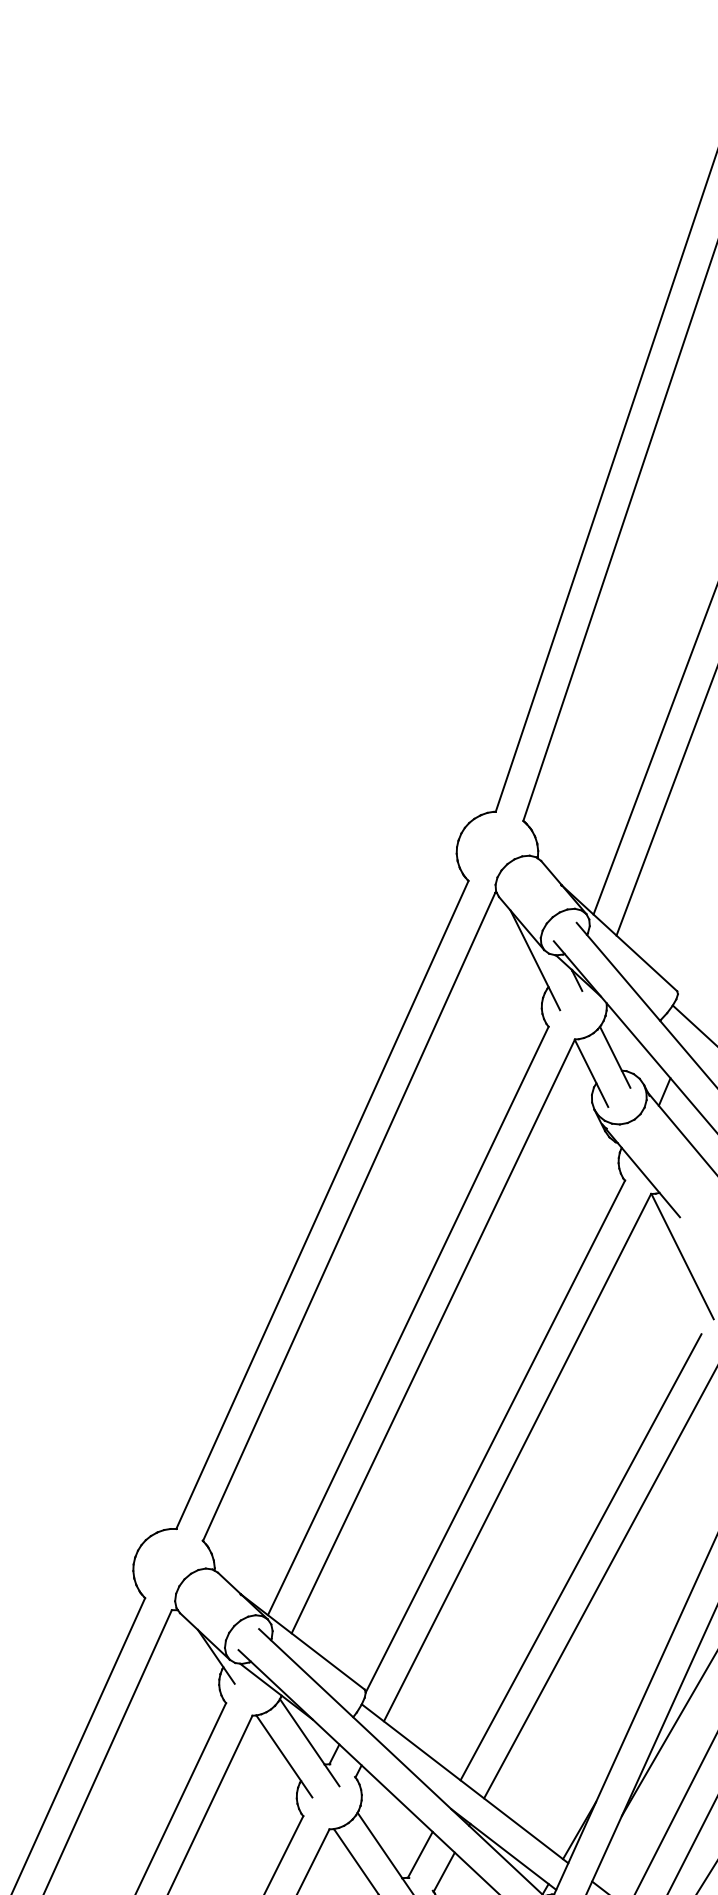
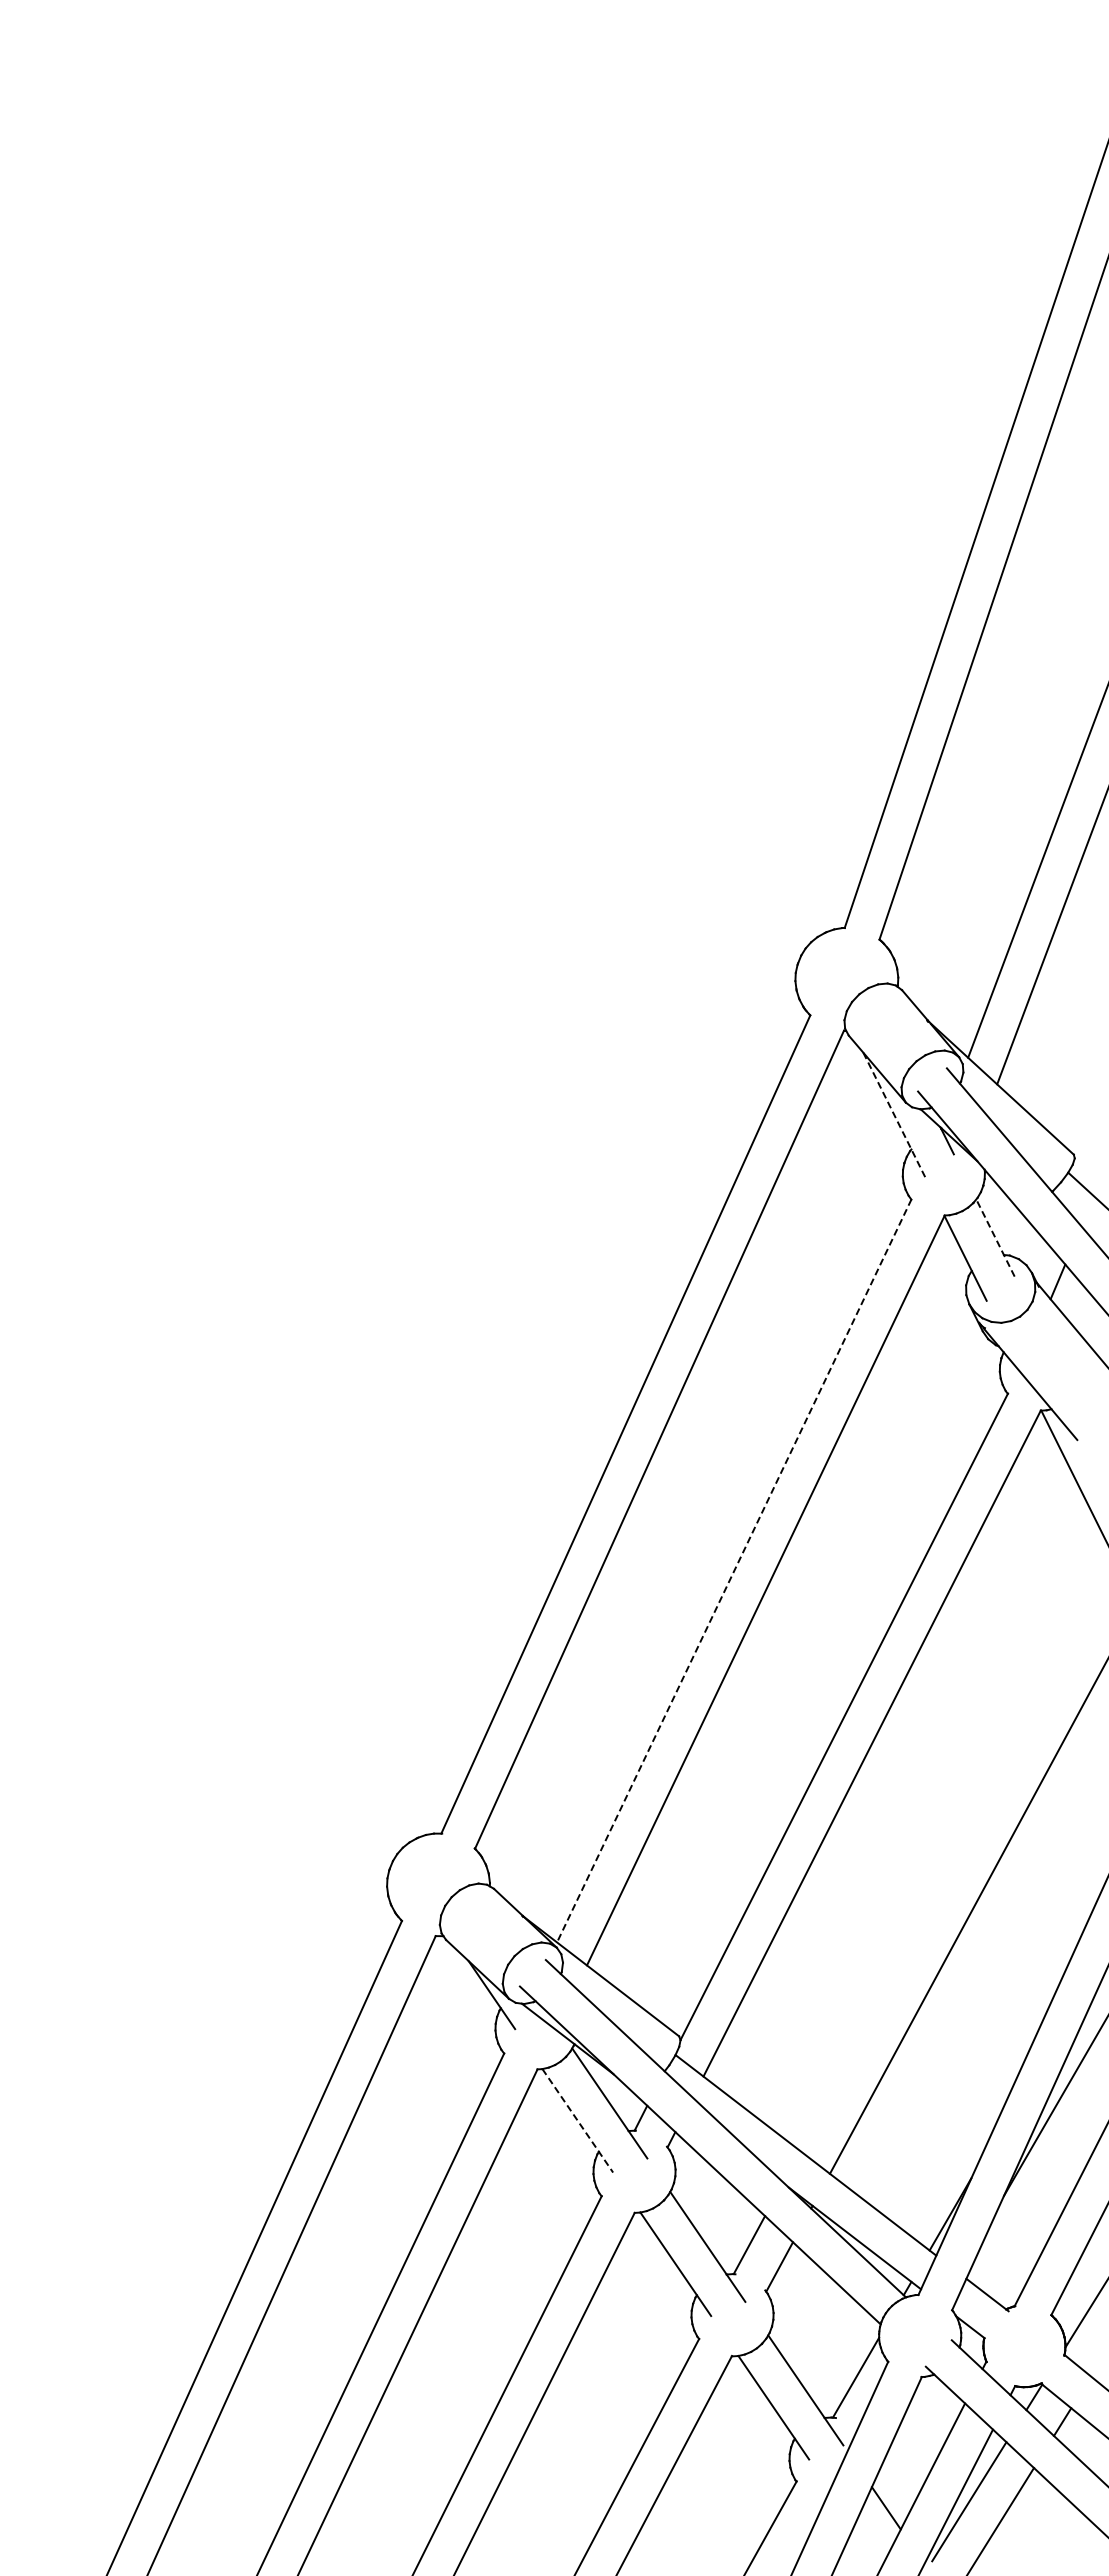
line: (535, 961) -> (894, 1116), solid -> dashed
line: (615, 1056) -> (995, 1237), solid -> dashed
line: (408, 1320) -> (734, 1570), solid -> dashed
line: (581, 1556) -> (952, 1868), removed
line: (284, 1756) -> (577, 2120), solid -> dashed

